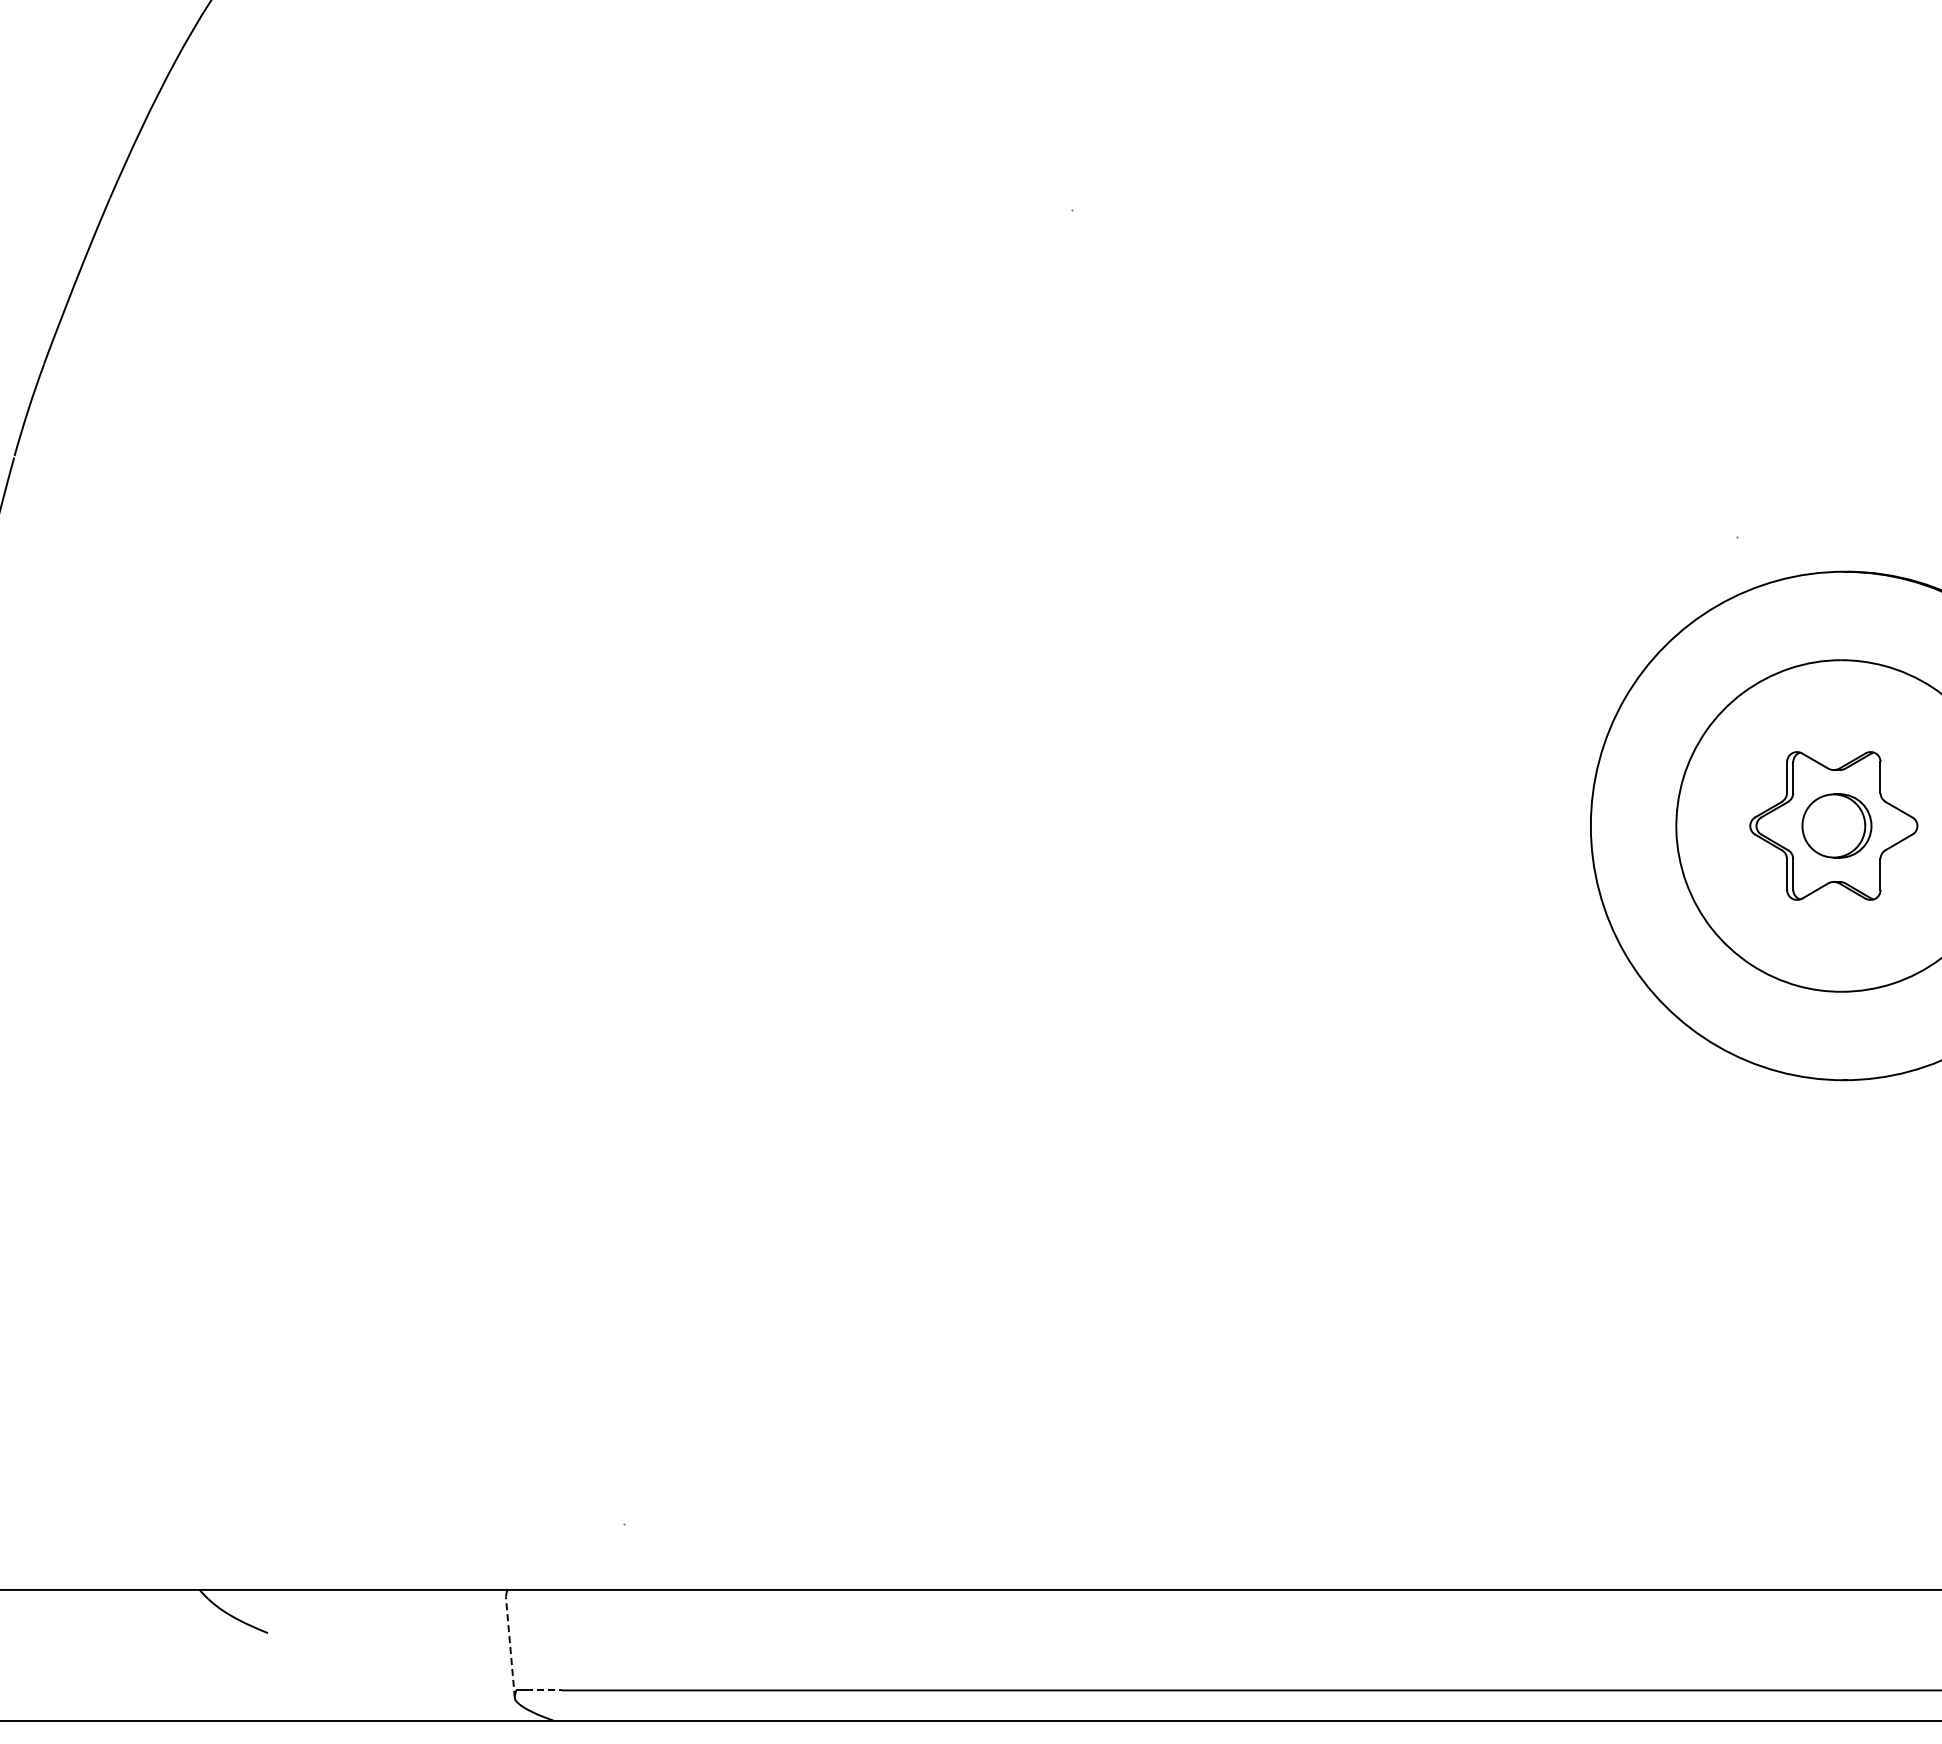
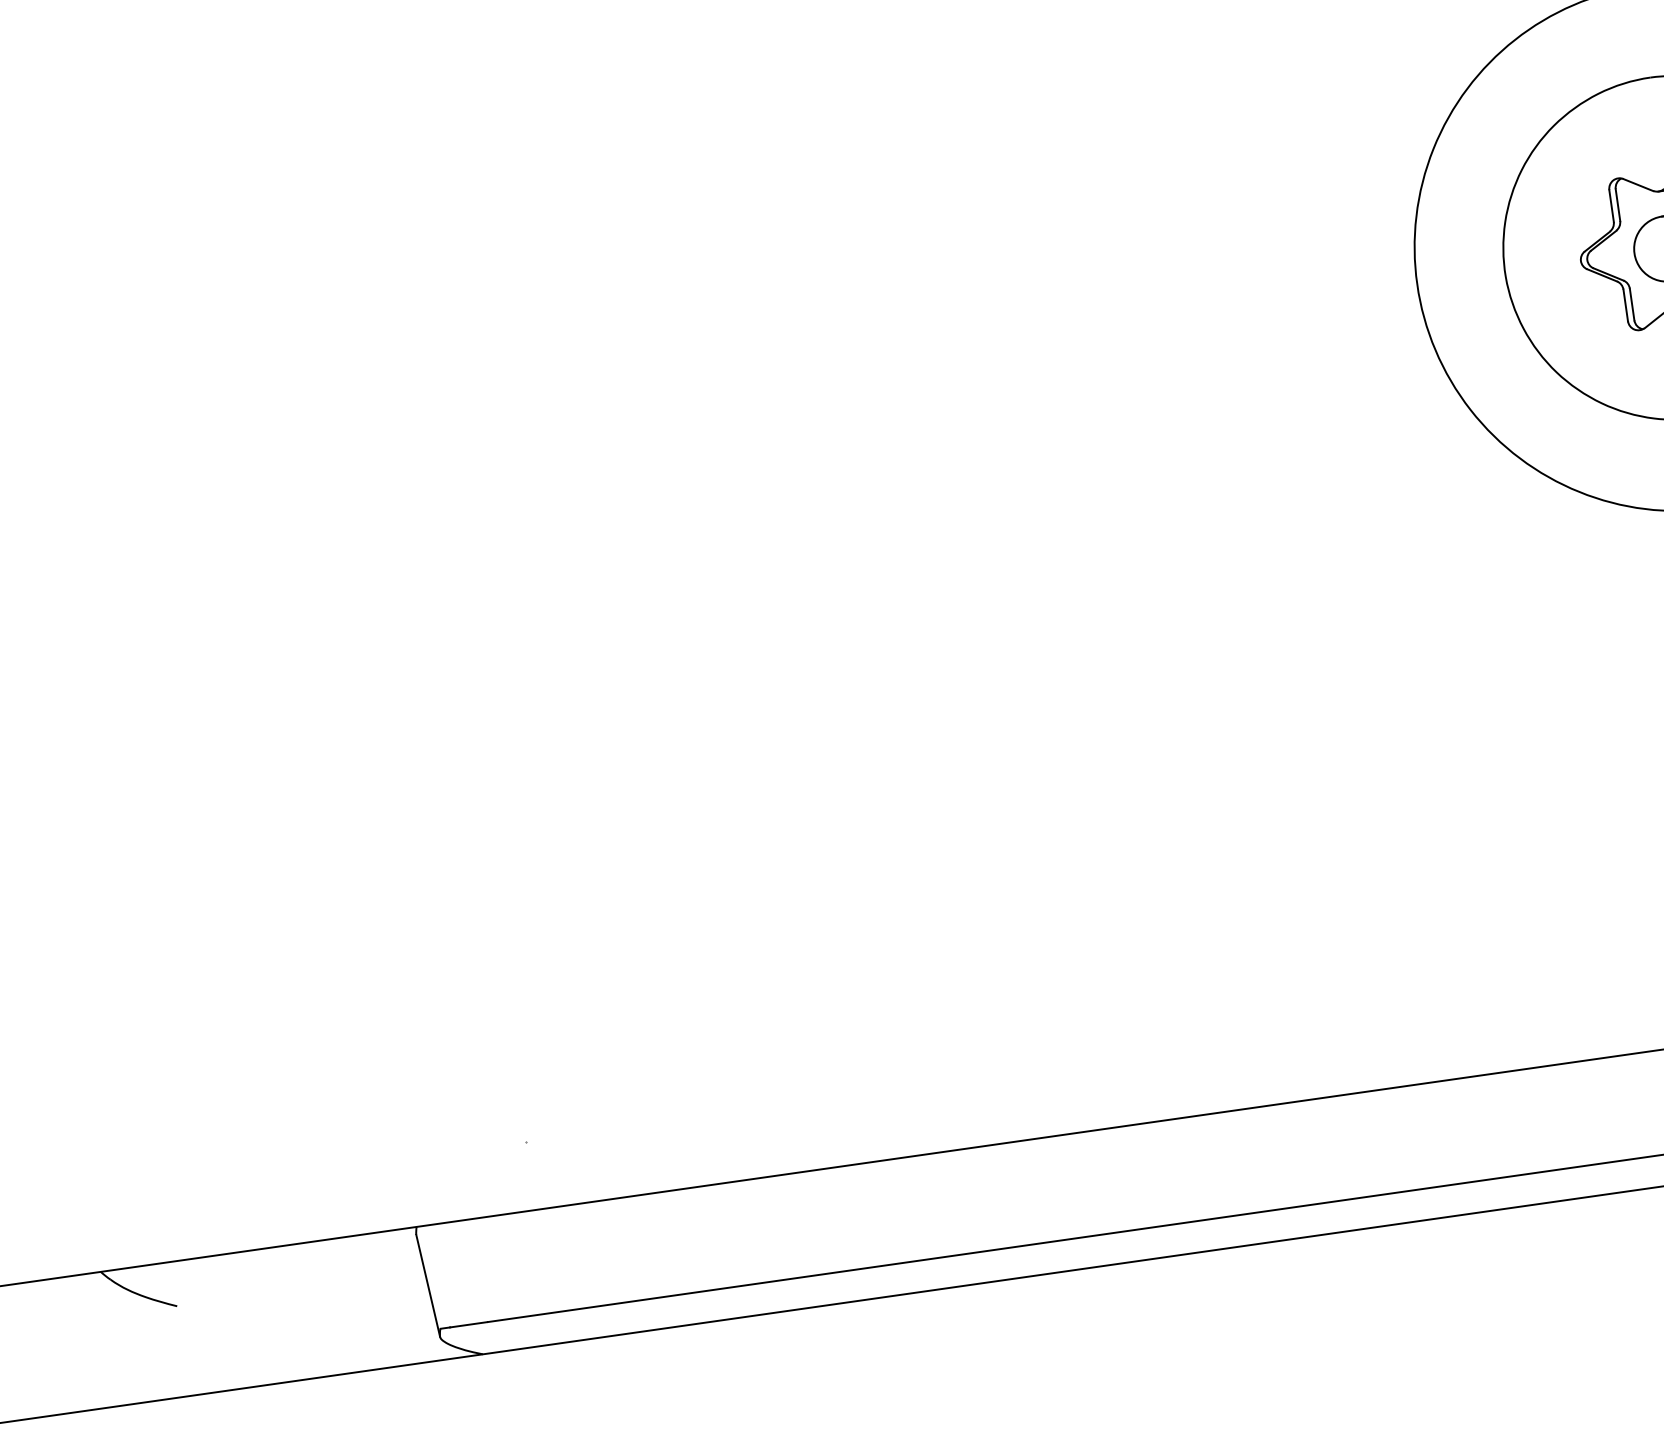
line: (510, 1647) -> (428, 1285), dashed -> solid
line: (543, 1690) -> (468, 1324), dashed -> solid

